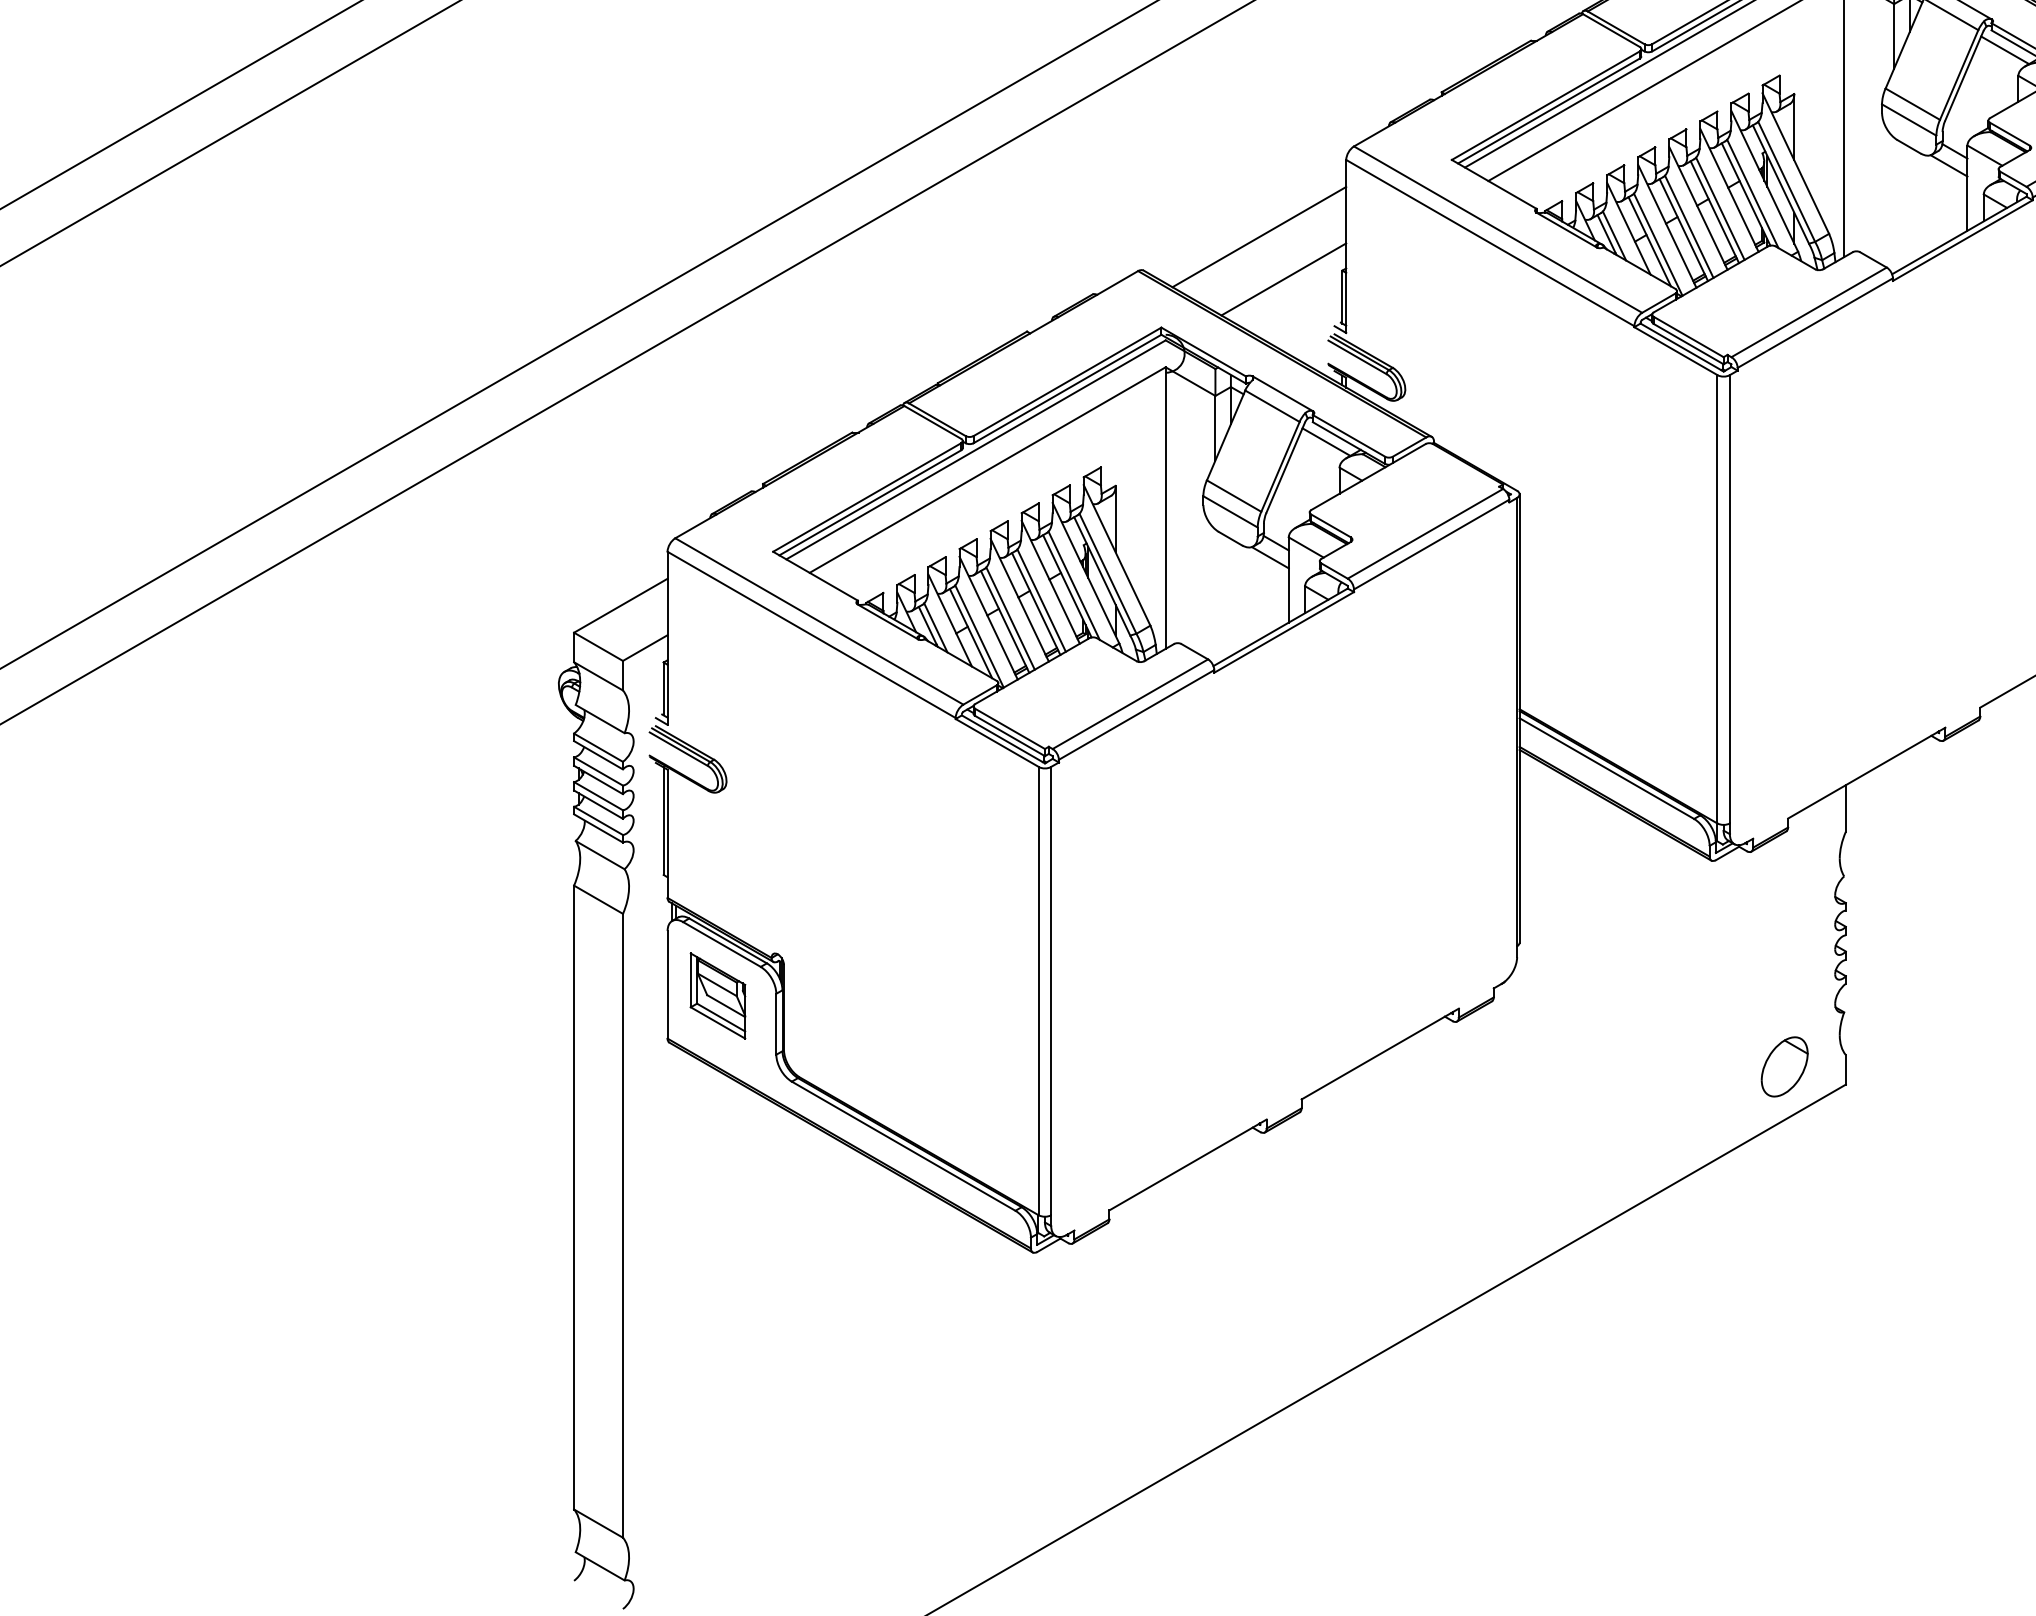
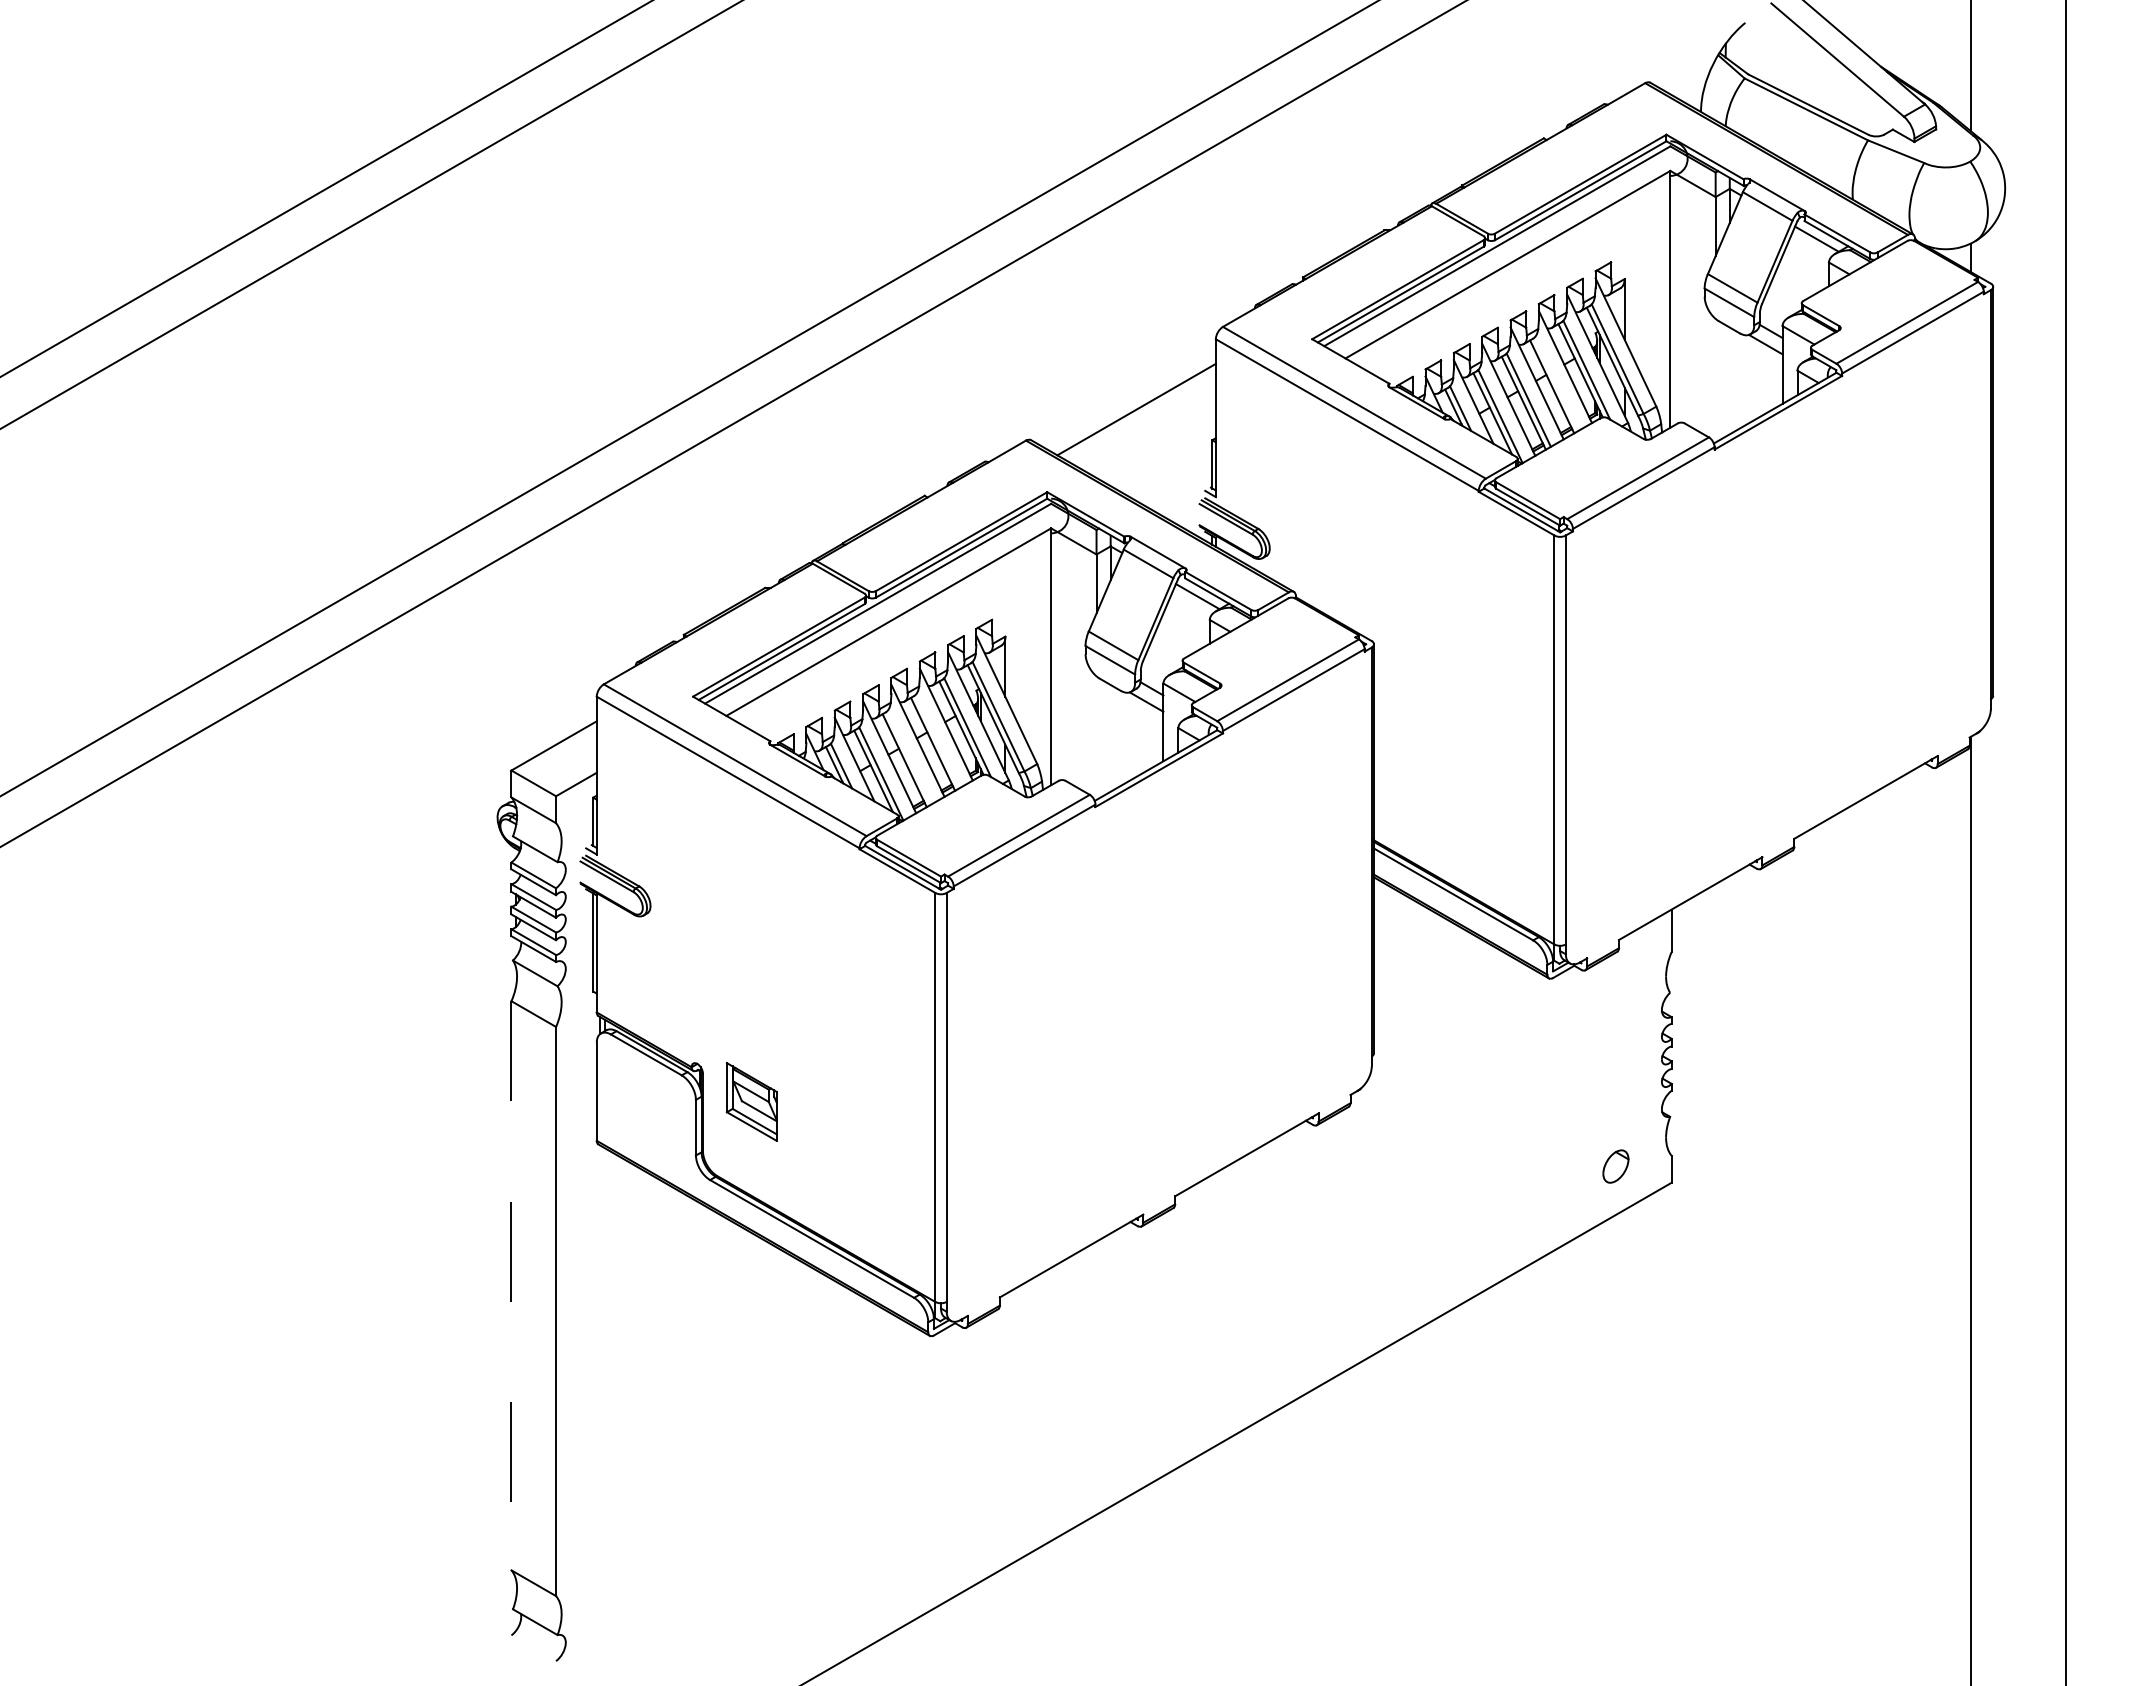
line: (1720, 208) -> (1557, 383), removed
line: (1283, 279) -> (1158, 448), removed
line: (1041, 599) -> (937, 740), removed
line: (1010, 618) -> (909, 757), removed
part: (717, 995) -> (751, 1101), moved
part: (1784, 1066) -> (1615, 1166), size x0.6
line: (574, 1197) -> (511, 1285), solid -> dashed

